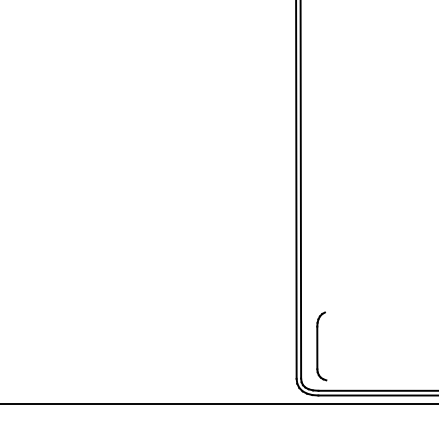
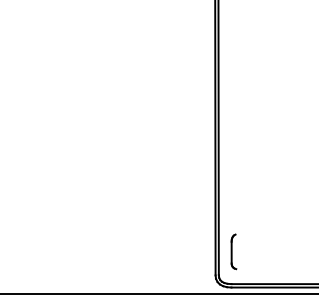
part: (321, 346) -> (233, 251), size x0.7

